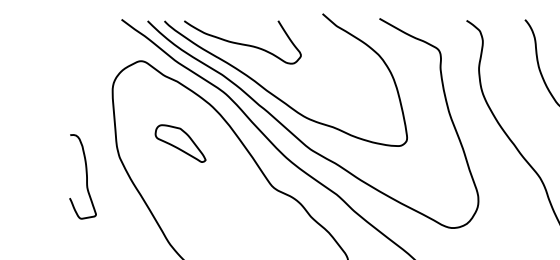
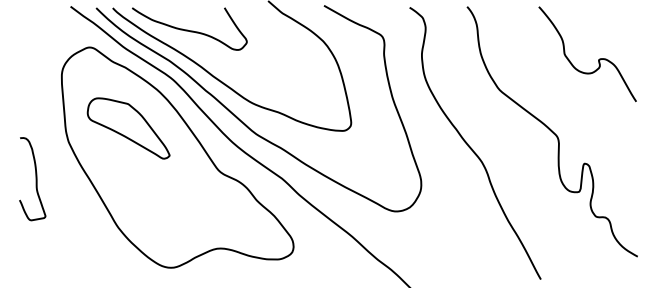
part: (180, 143) -> (128, 128), size x1.67
curve: (85, 177) -> (35, 179), moved

